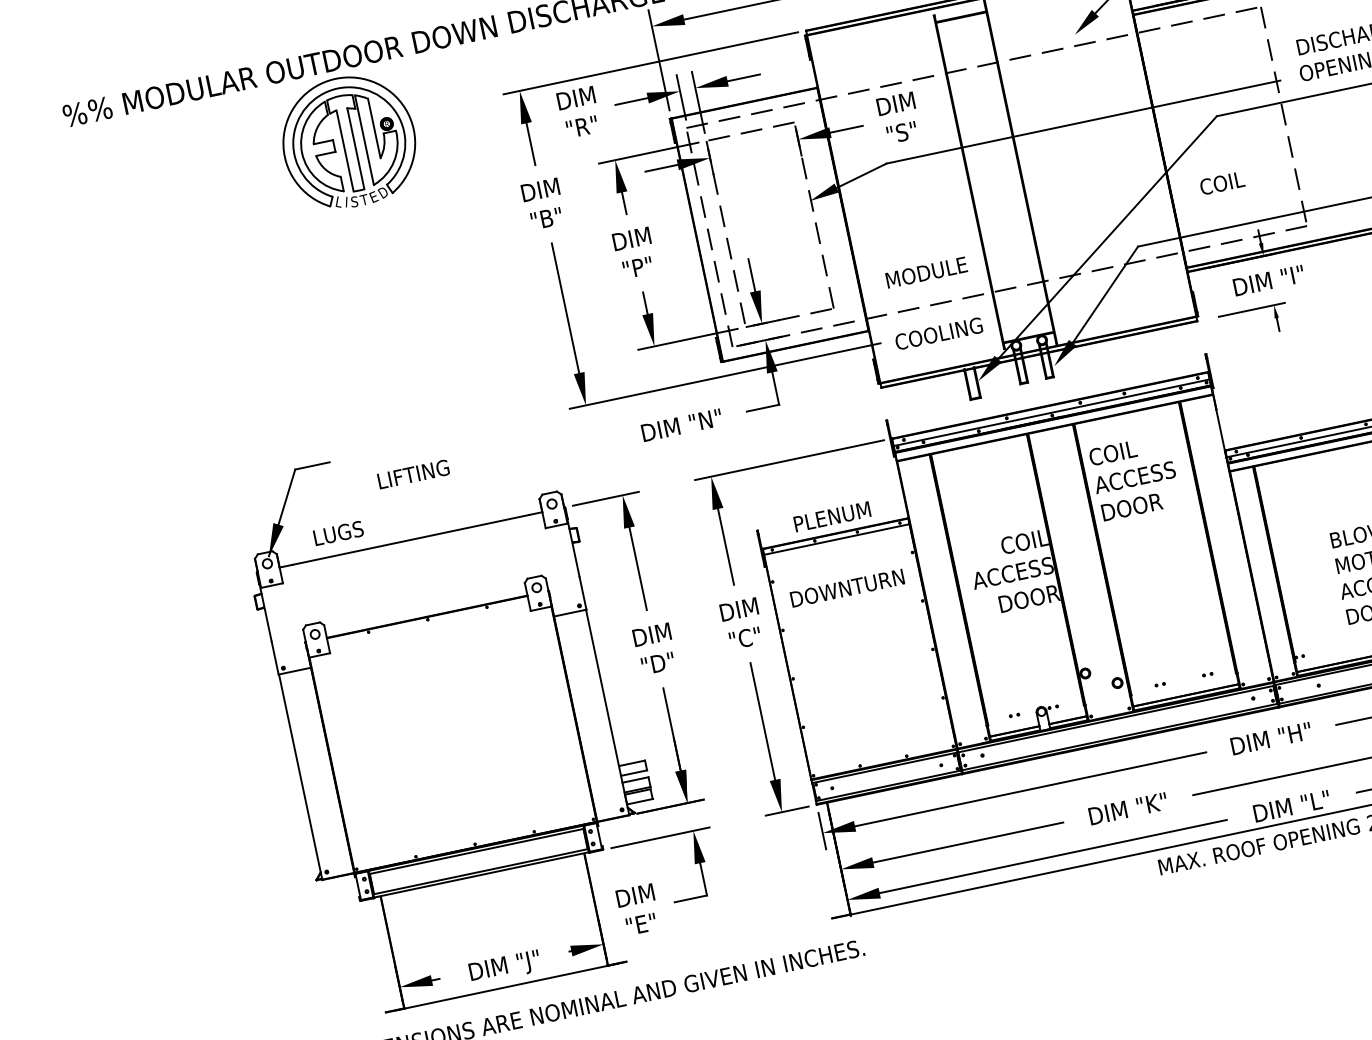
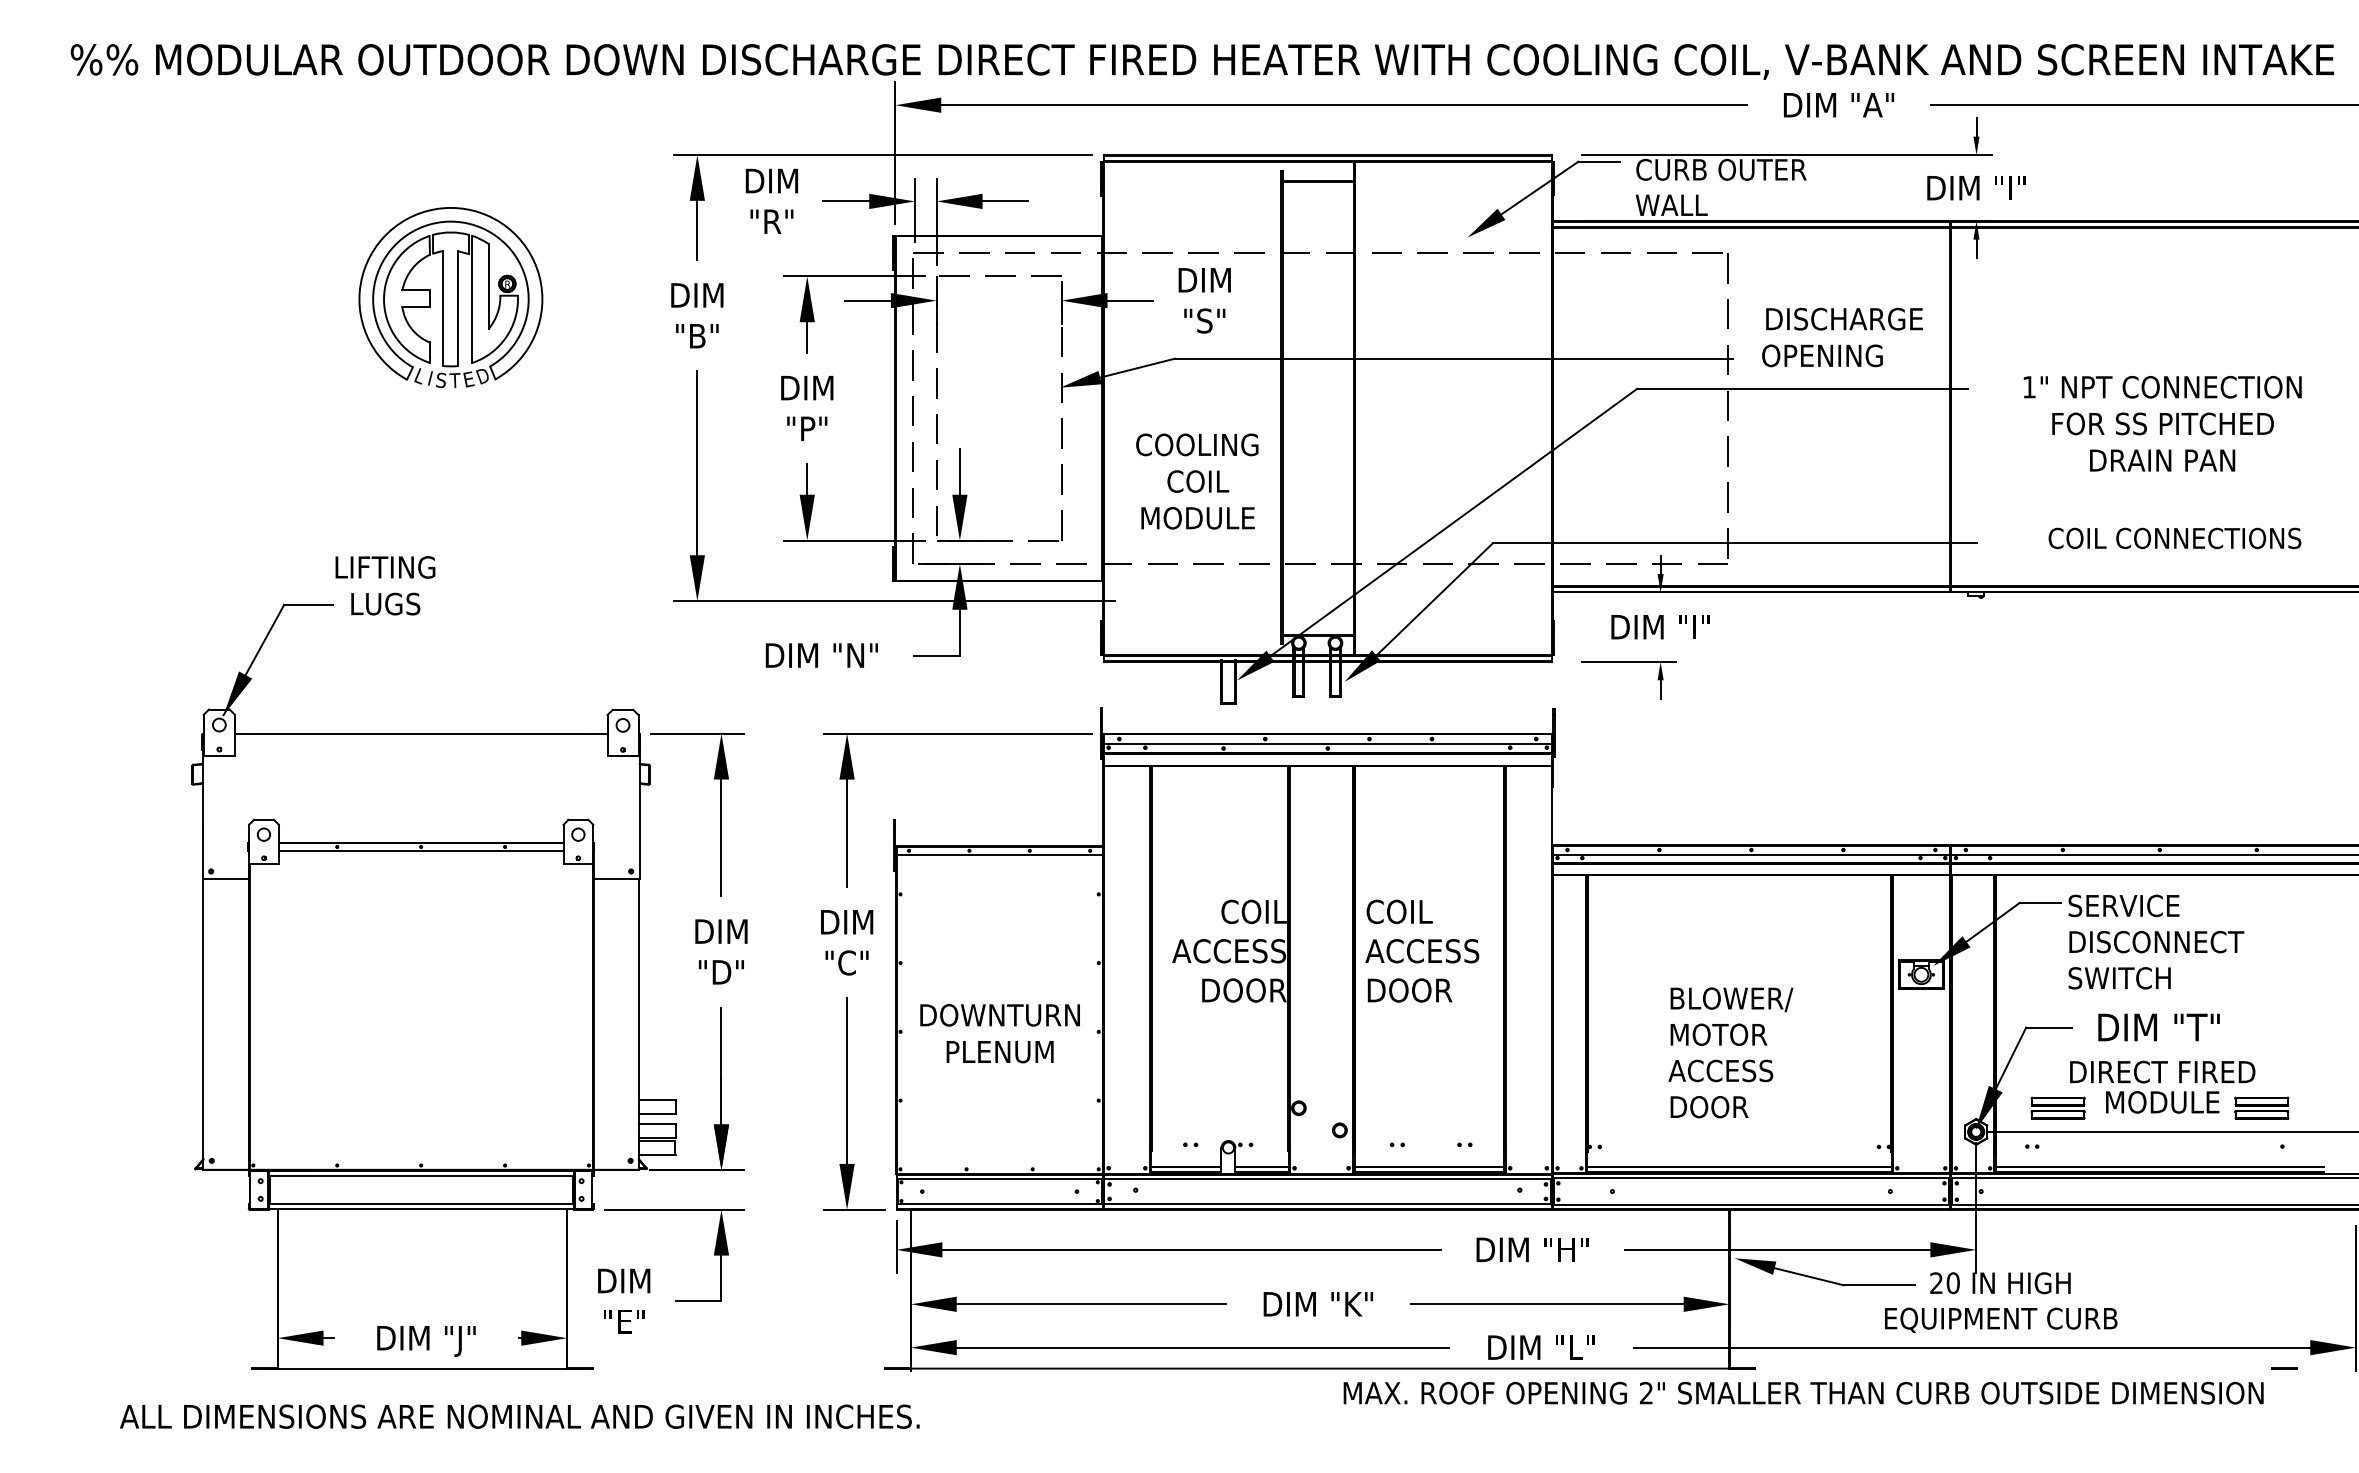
part: (348, 142) -> (450, 297), moved
text: (1222, 183) -> (1198, 481), moved
text: (939, 333) -> (1197, 444), moved
text: (413, 474) -> (385, 567), moved
text: (1134, 477) -> (1422, 950), moved
text: (832, 517) -> (999, 1052), moved
text: (338, 532) -> (385, 603), moved
text: (847, 588) -> (999, 1015), moved
line: (428, 623) -> (420, 851), added

